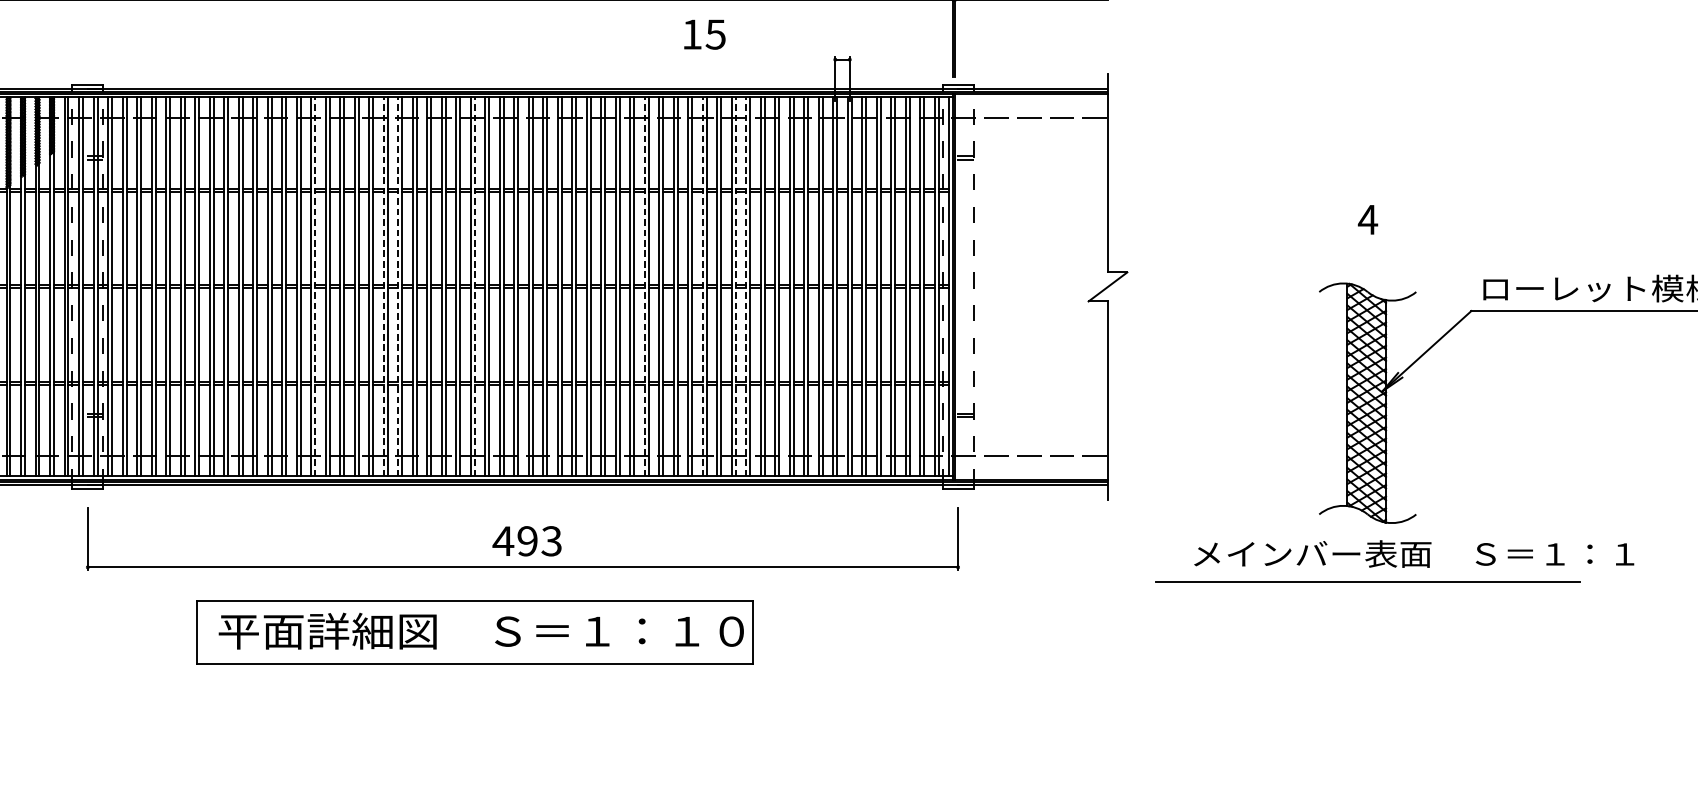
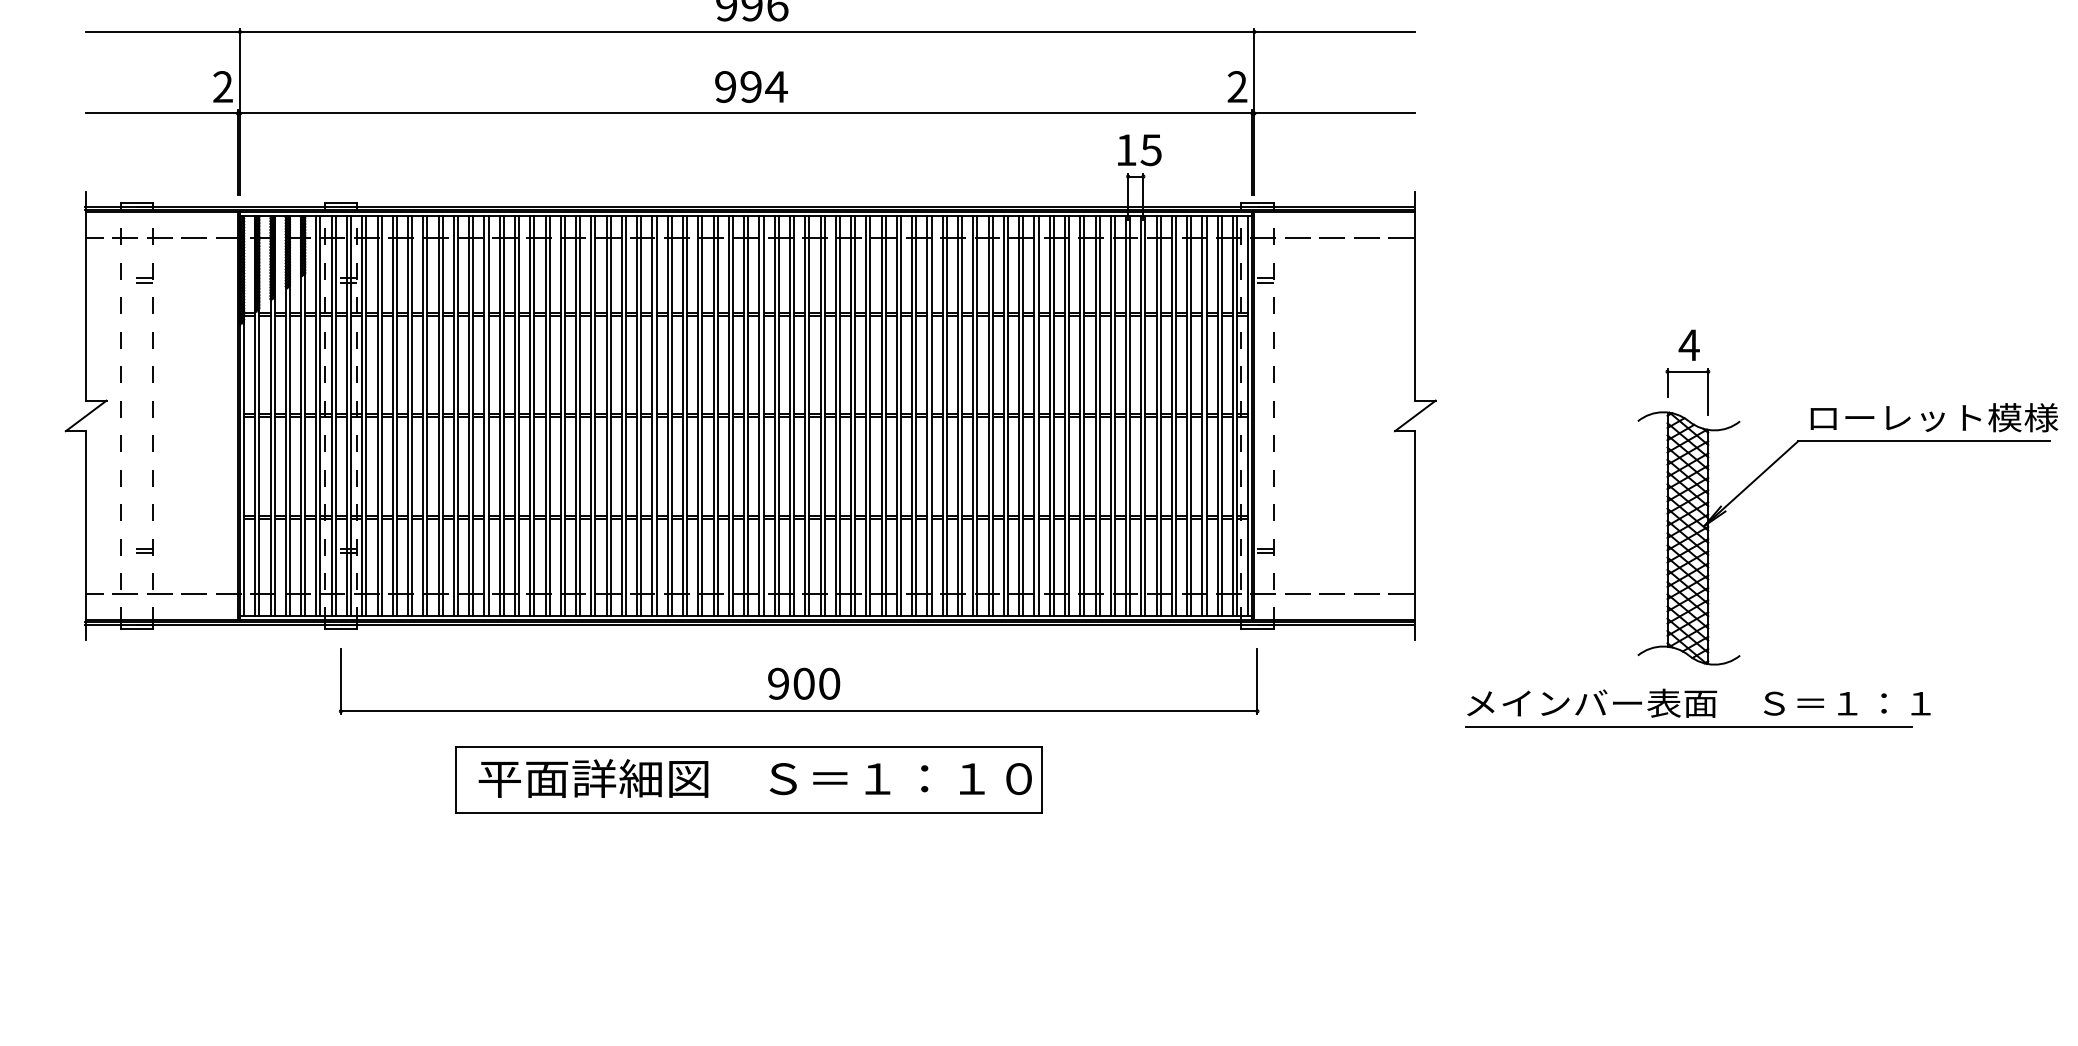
text: (704, 34) -> (1139, 150), moved
part: (1366, 245) -> (1687, 372), added
line: (315, 286) -> (580, 415), dashed -> solid
line: (383, 286) -> (652, 415), dashed -> solid
line: (397, 286) -> (667, 415), dashed -> solid
line: (474, 286) -> (748, 415), dashed -> solid
line: (644, 286) -> (927, 415), dashed -> solid
line: (702, 286) -> (988, 415), dashed -> solid
line: (735, 286) -> (1023, 415), dashed -> solid
line: (746, 286) -> (1034, 415), dashed -> solid
text: (527, 540) -> (803, 683), 493 -> 900
text: (1413, 553) -> (1698, 702), moved

